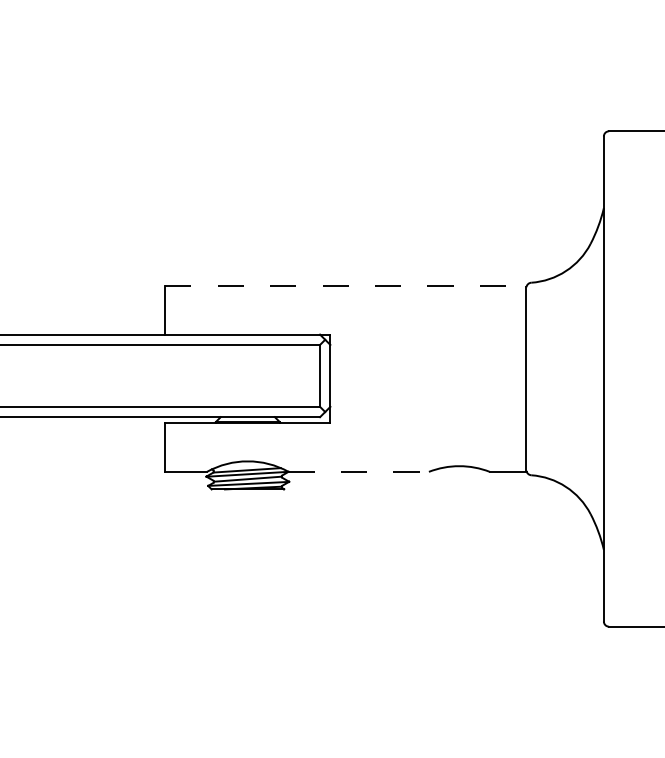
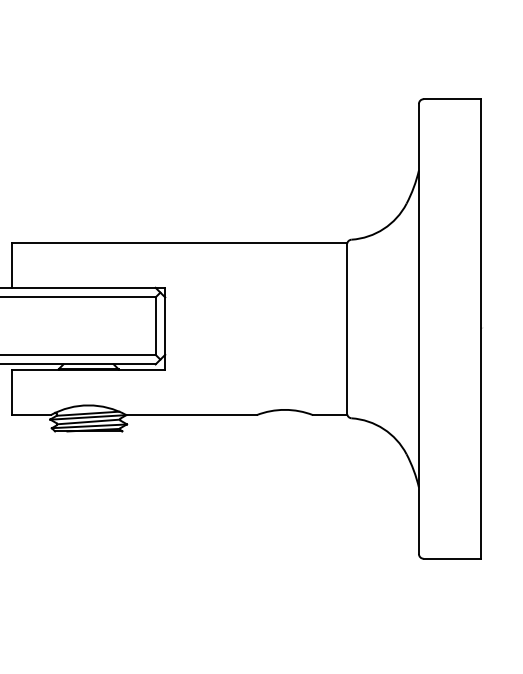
line: (346, 286) -> (180, 243), dashed -> solid
line: (359, 471) -> (192, 414), dashed -> solid

